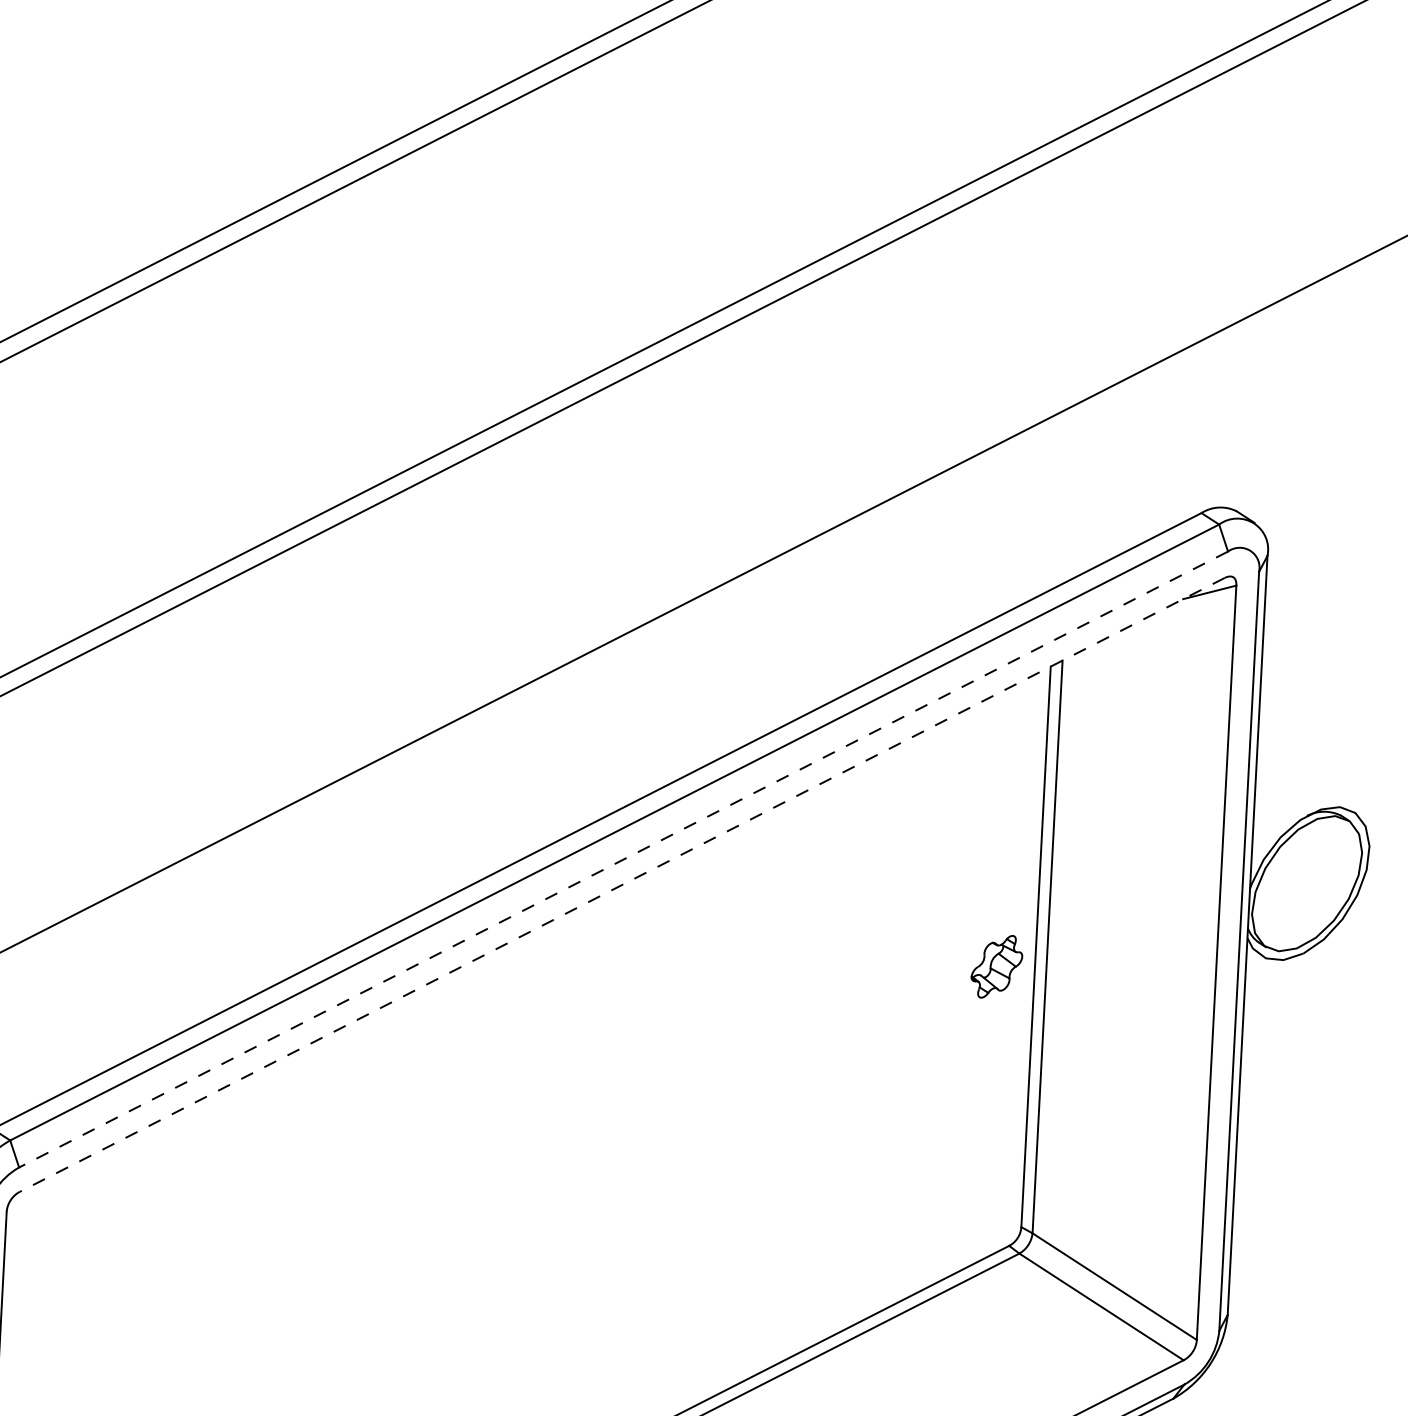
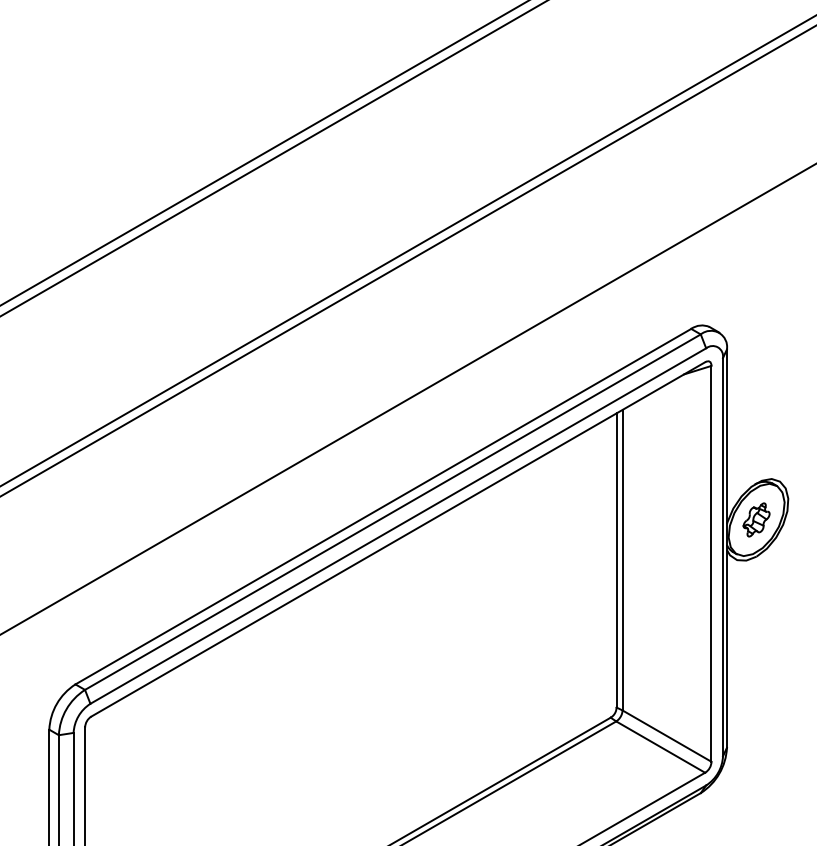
line: (621, 860) -> (397, 526), dashed -> solid
line: (620, 885) -> (397, 539), dashed -> solid
part: (996, 965) -> (756, 519), moved

